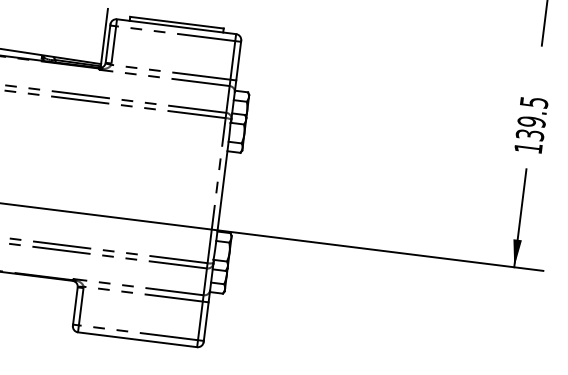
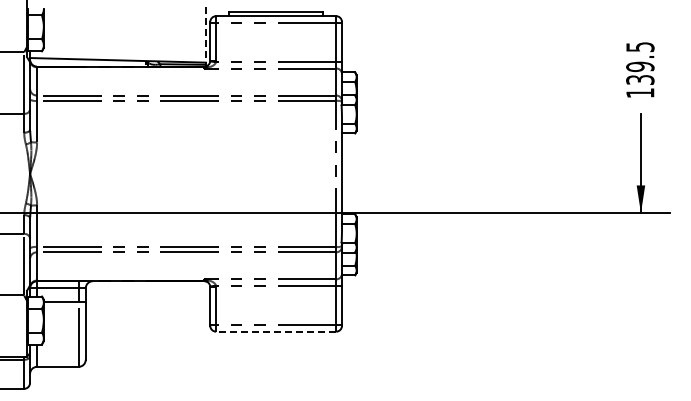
line: (104, 36) -> (205, 34), solid -> dashed
line: (136, 339) -> (275, 331), solid -> dashed

